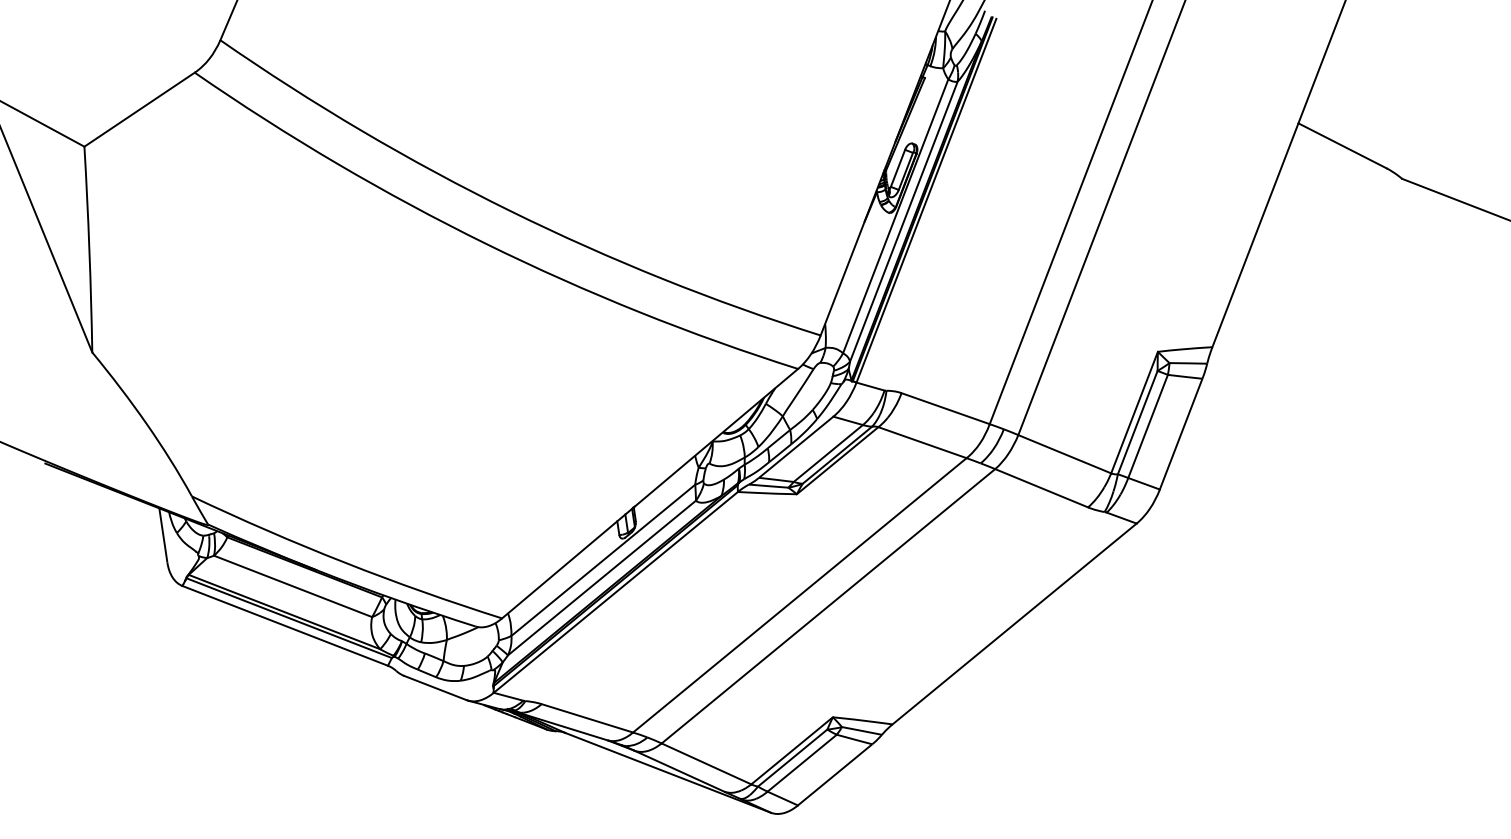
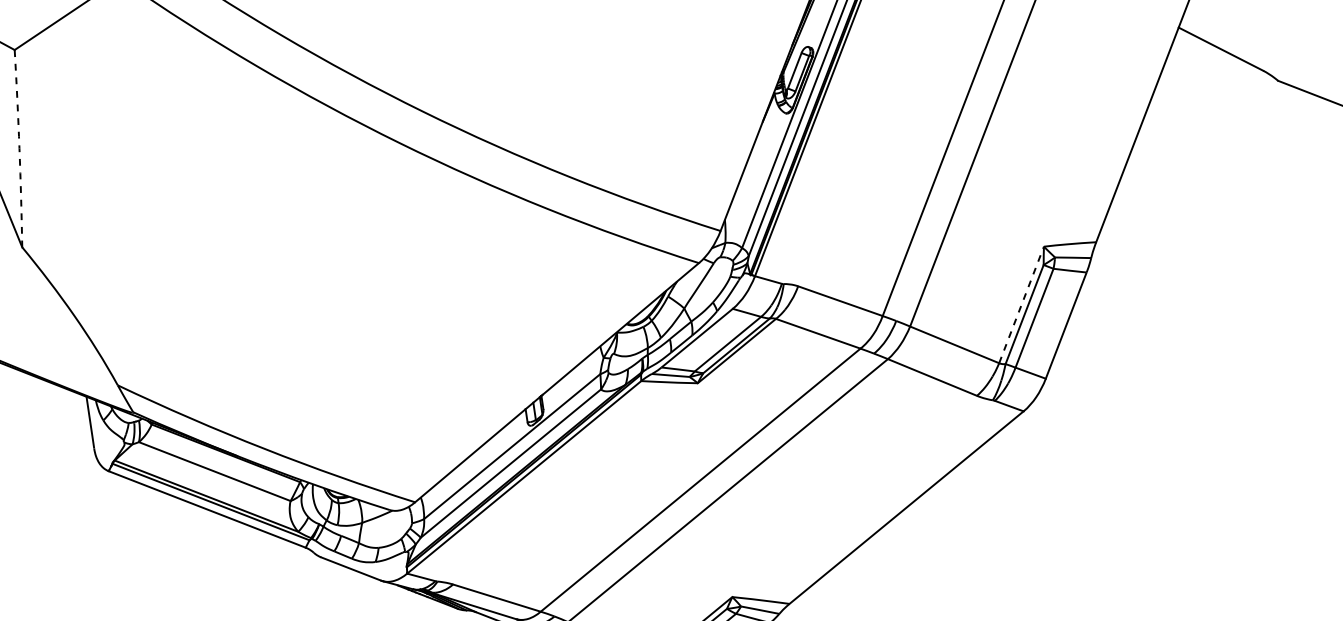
arc: (89, 249) -> (19, 148), solid -> dashed
line: (1134, 412) -> (1021, 304), solid -> dashed

